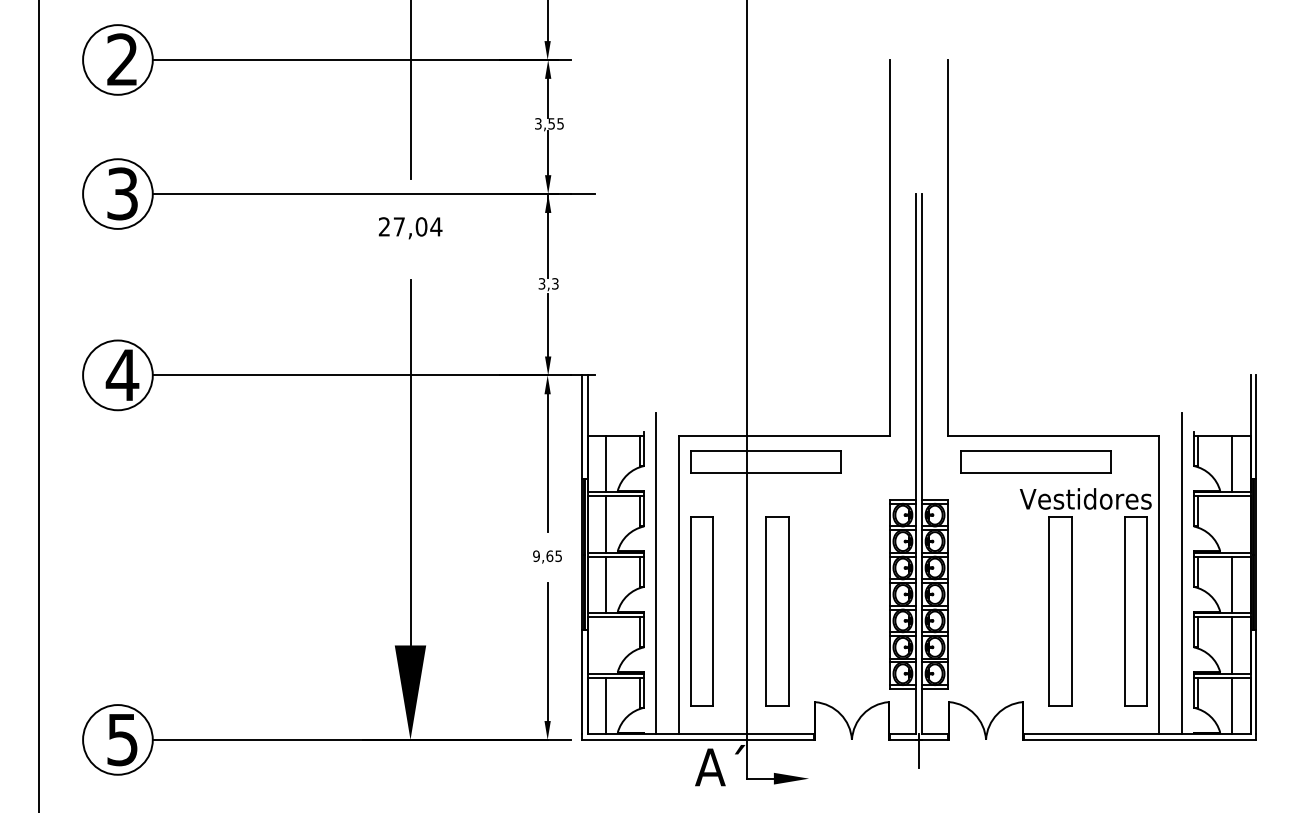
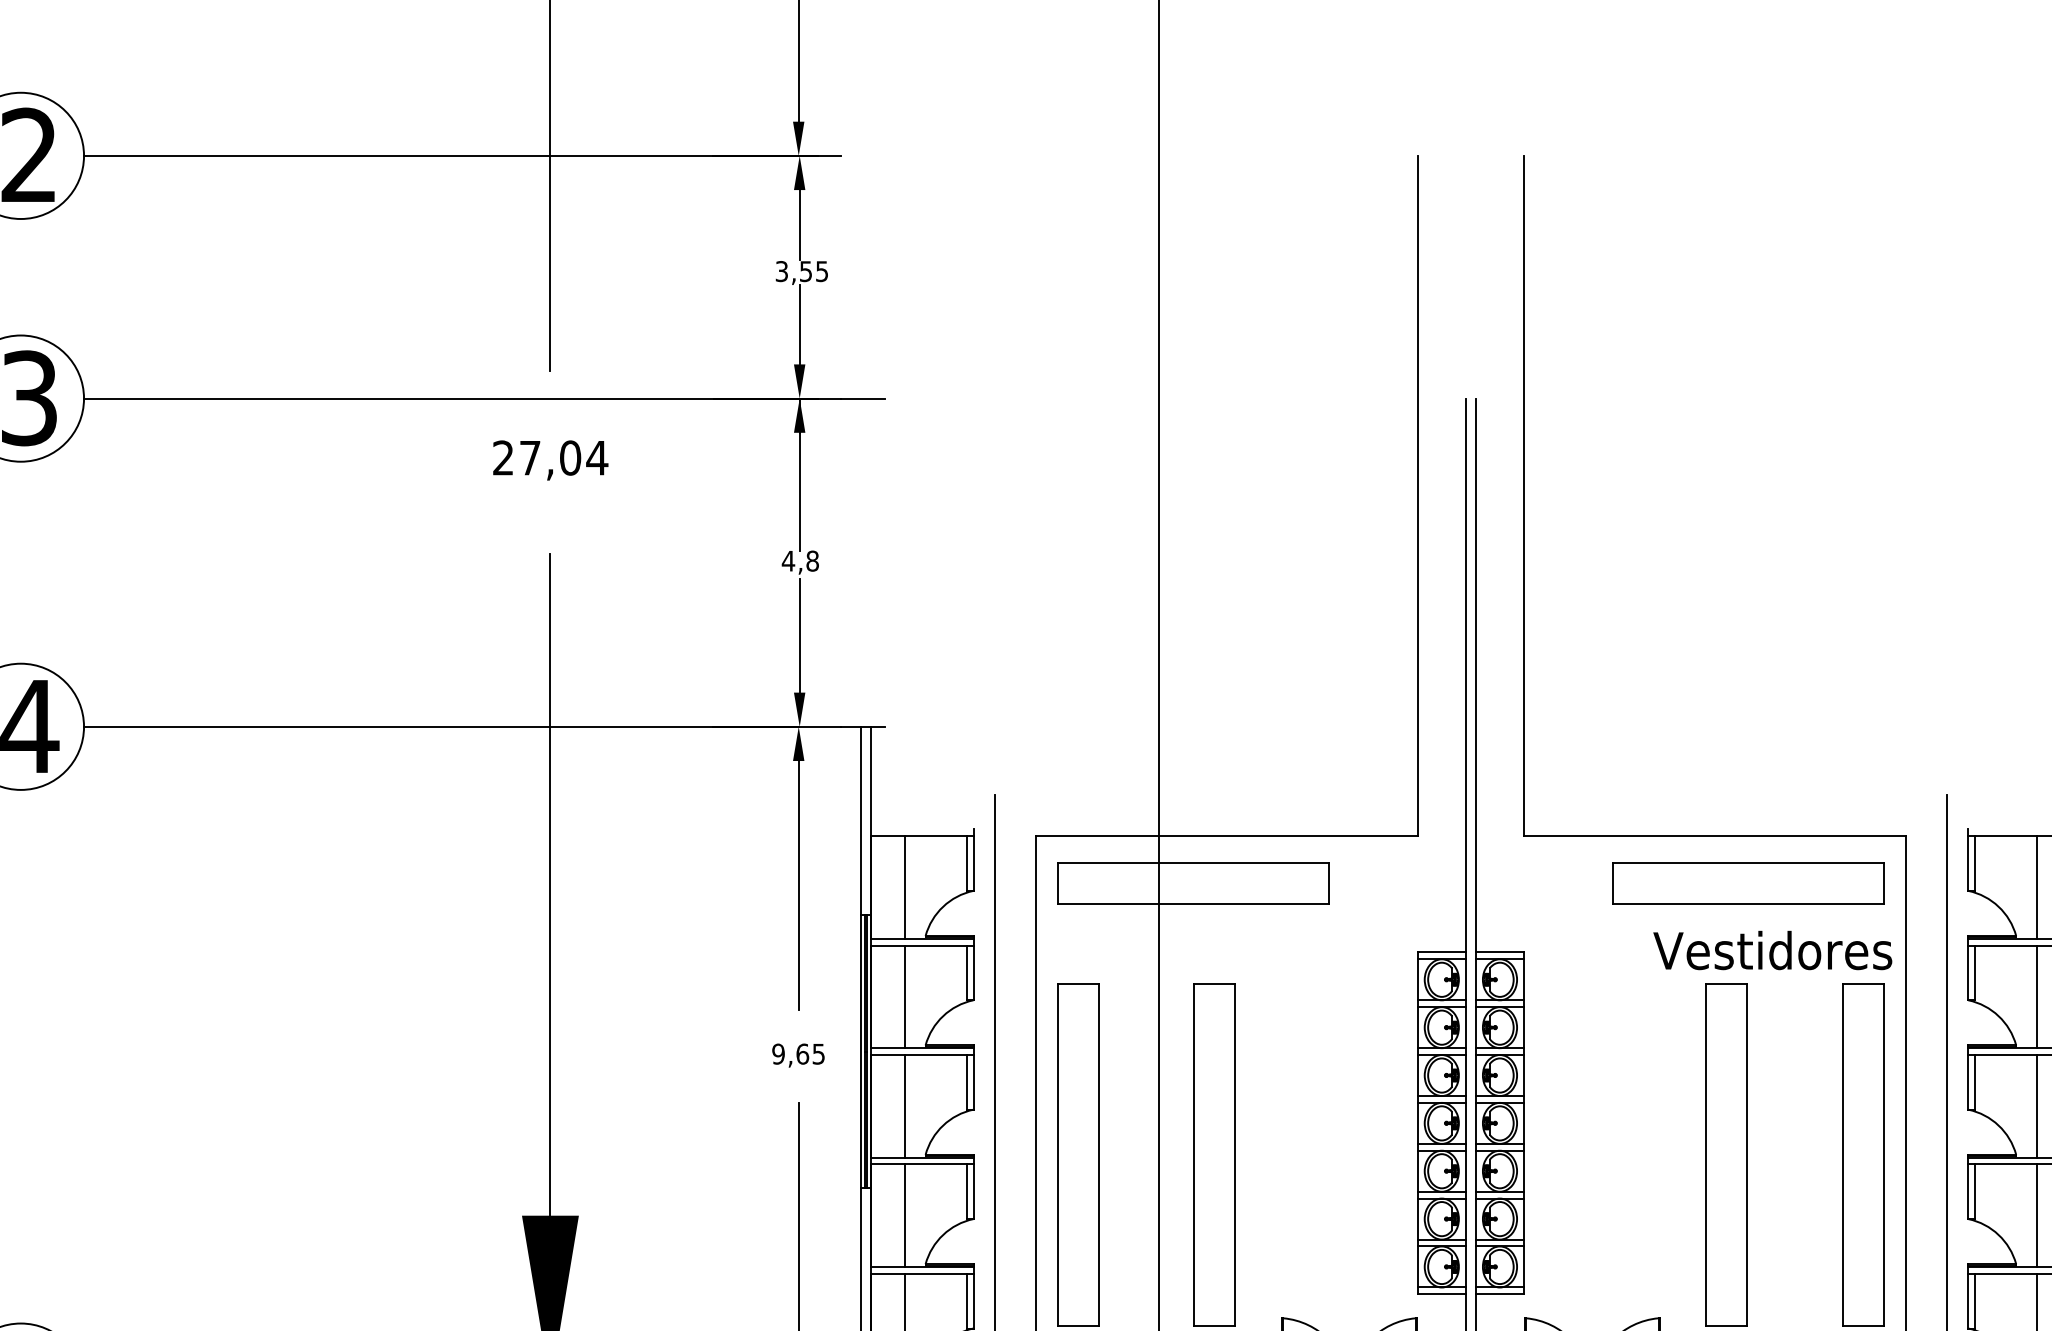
text: (548, 283) -> (800, 560), 3,3 -> 4,8
part: (1035, 461) -> (1746, 882), moved
line: (1231, 524) -> (2036, 996), added
line: (606, 645) -> (905, 1215), added

